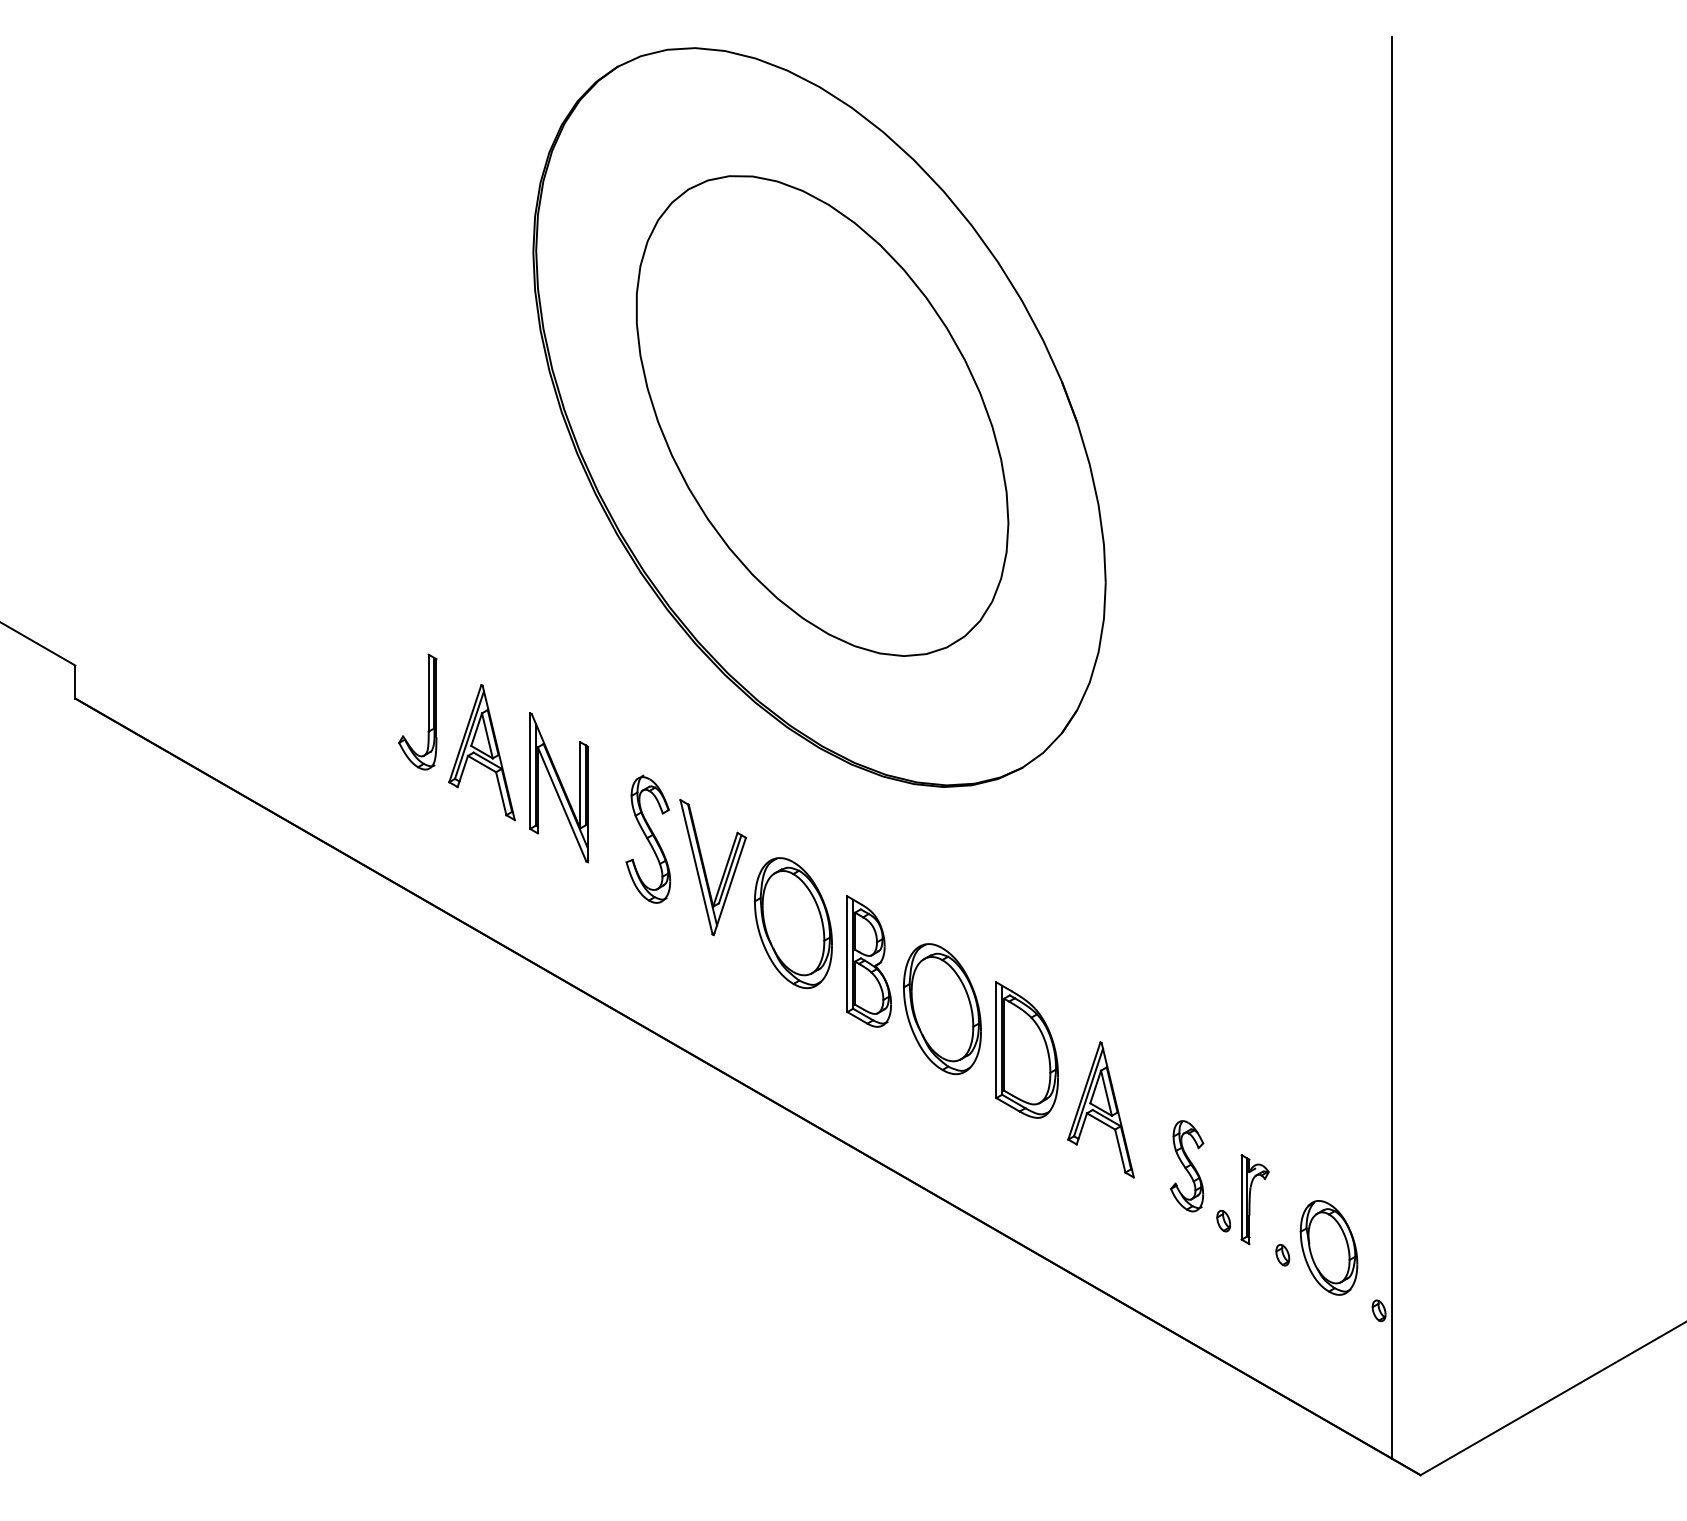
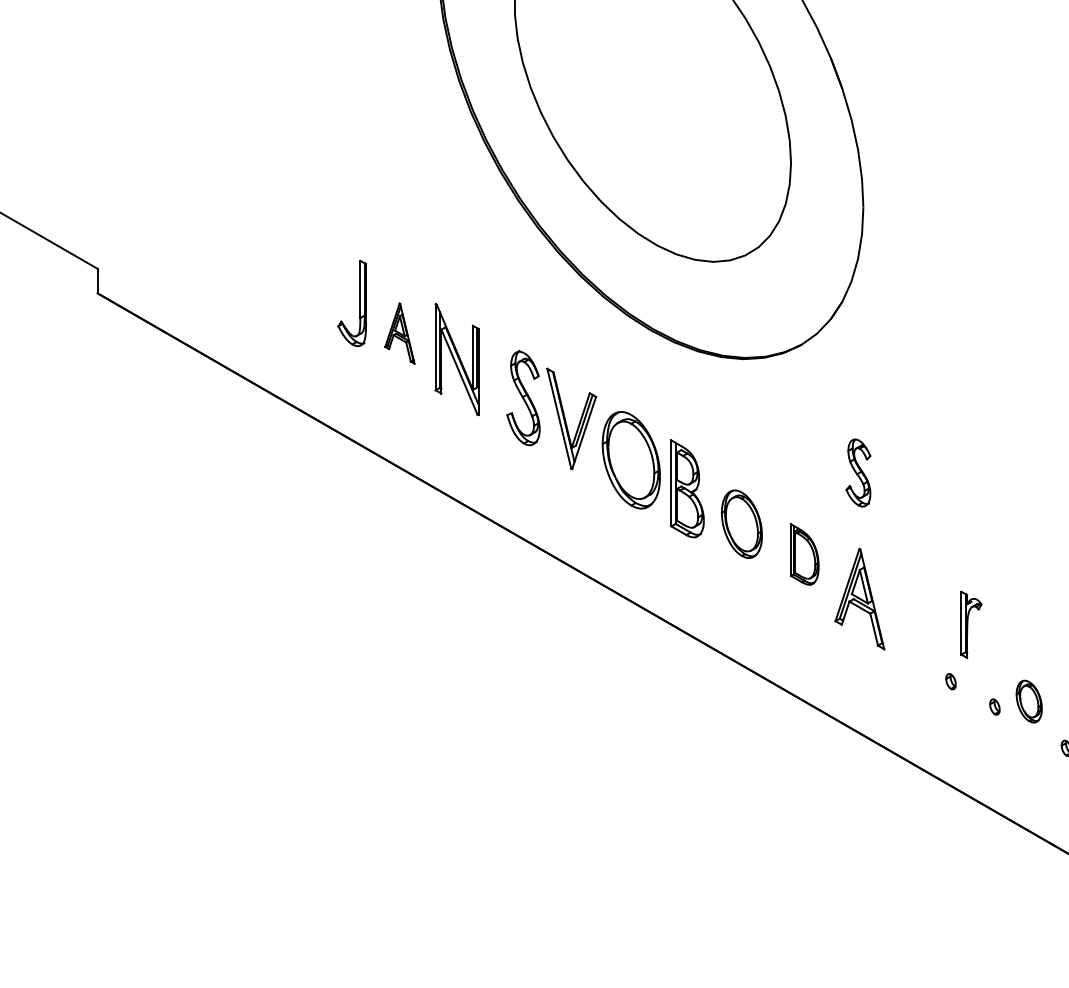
part: (481, 752) -> (399, 333), size x0.6
part: (941, 1009) -> (741, 524), size x0.7
part: (1026, 1049) -> (804, 554), size x0.6
part: (1187, 1166) -> (858, 473), moved
part: (1254, 1199) -> (970, 624), moved
part: (1328, 1247) -> (1028, 701), size x0.6

